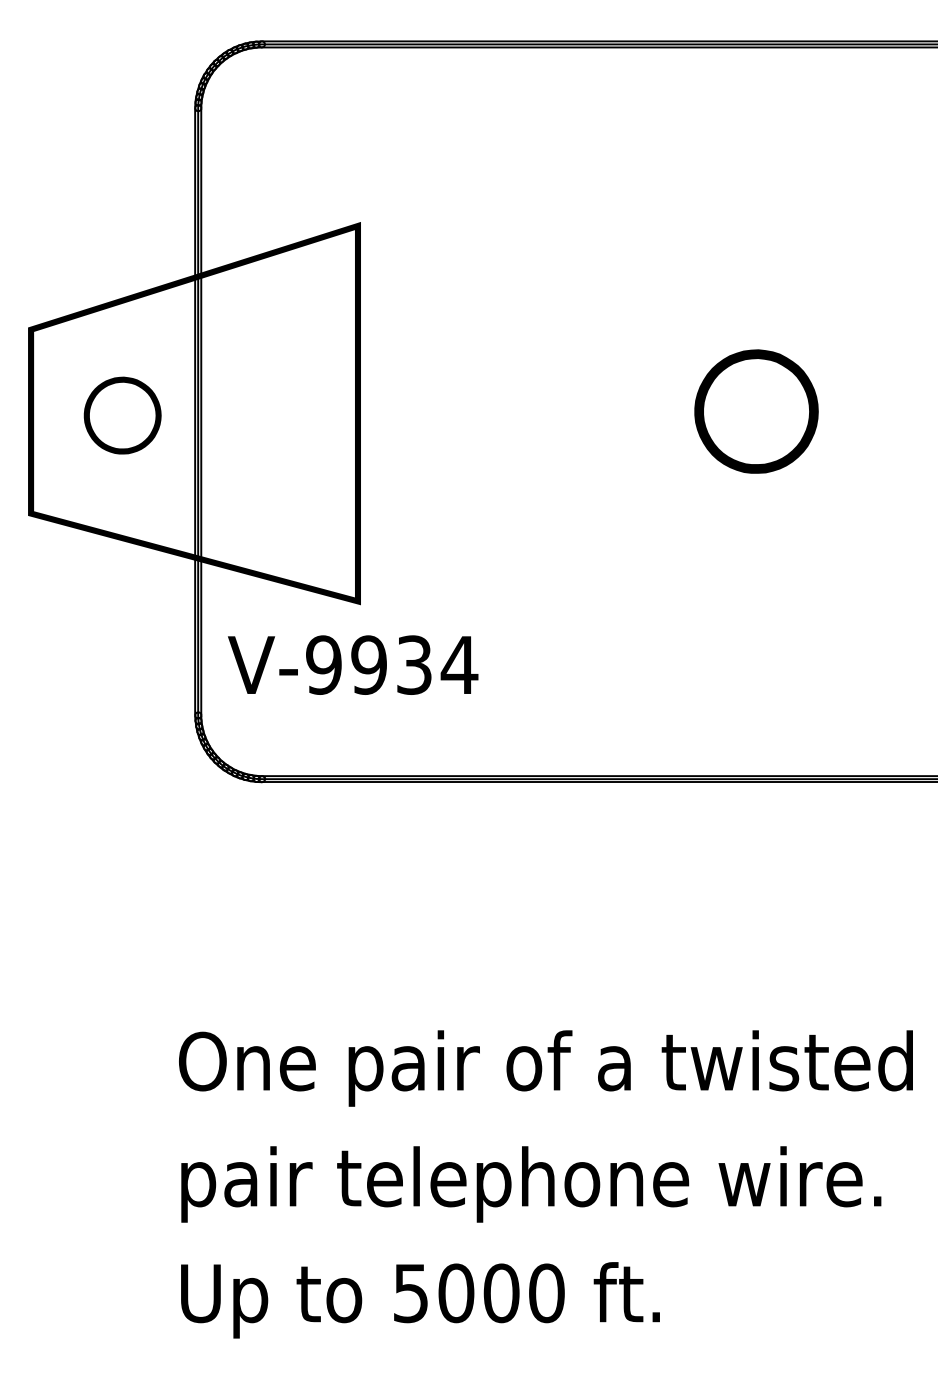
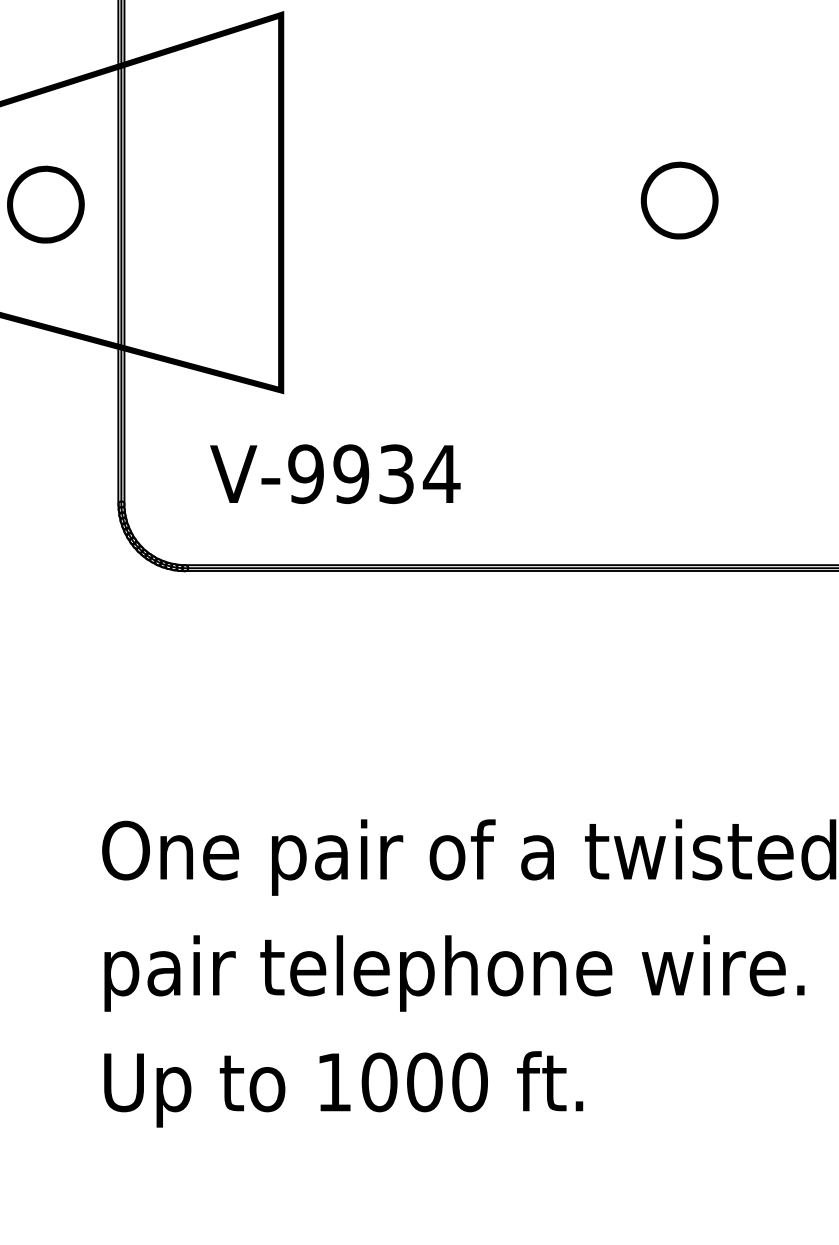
part: (756, 411) -> (679, 200), size x0.62
text: (353, 664) -> (335, 473), moved
text: (410, 1293) -> (333, 1082), 5000 -> 1000

